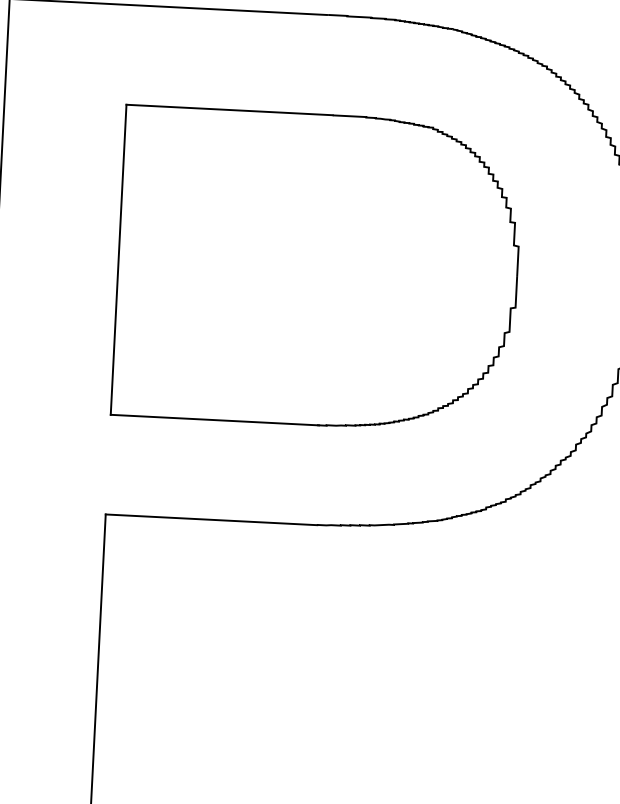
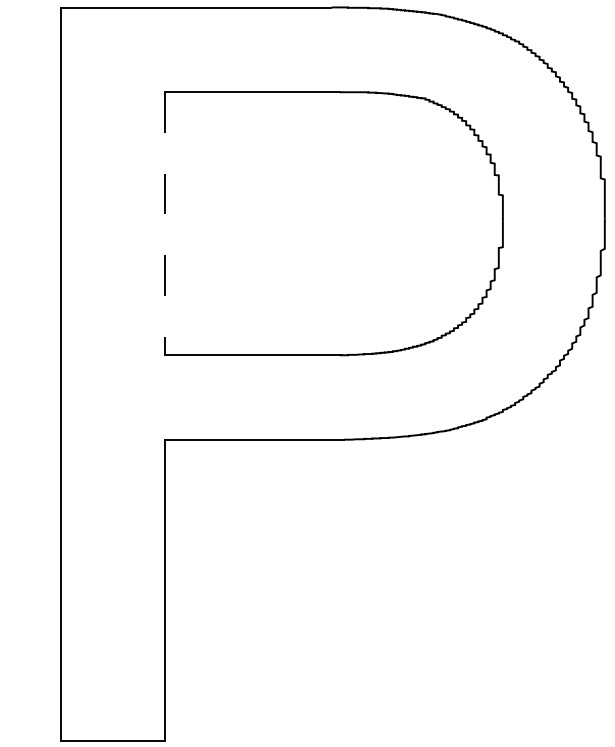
line: (118, 259) -> (164, 223), solid -> dashed

